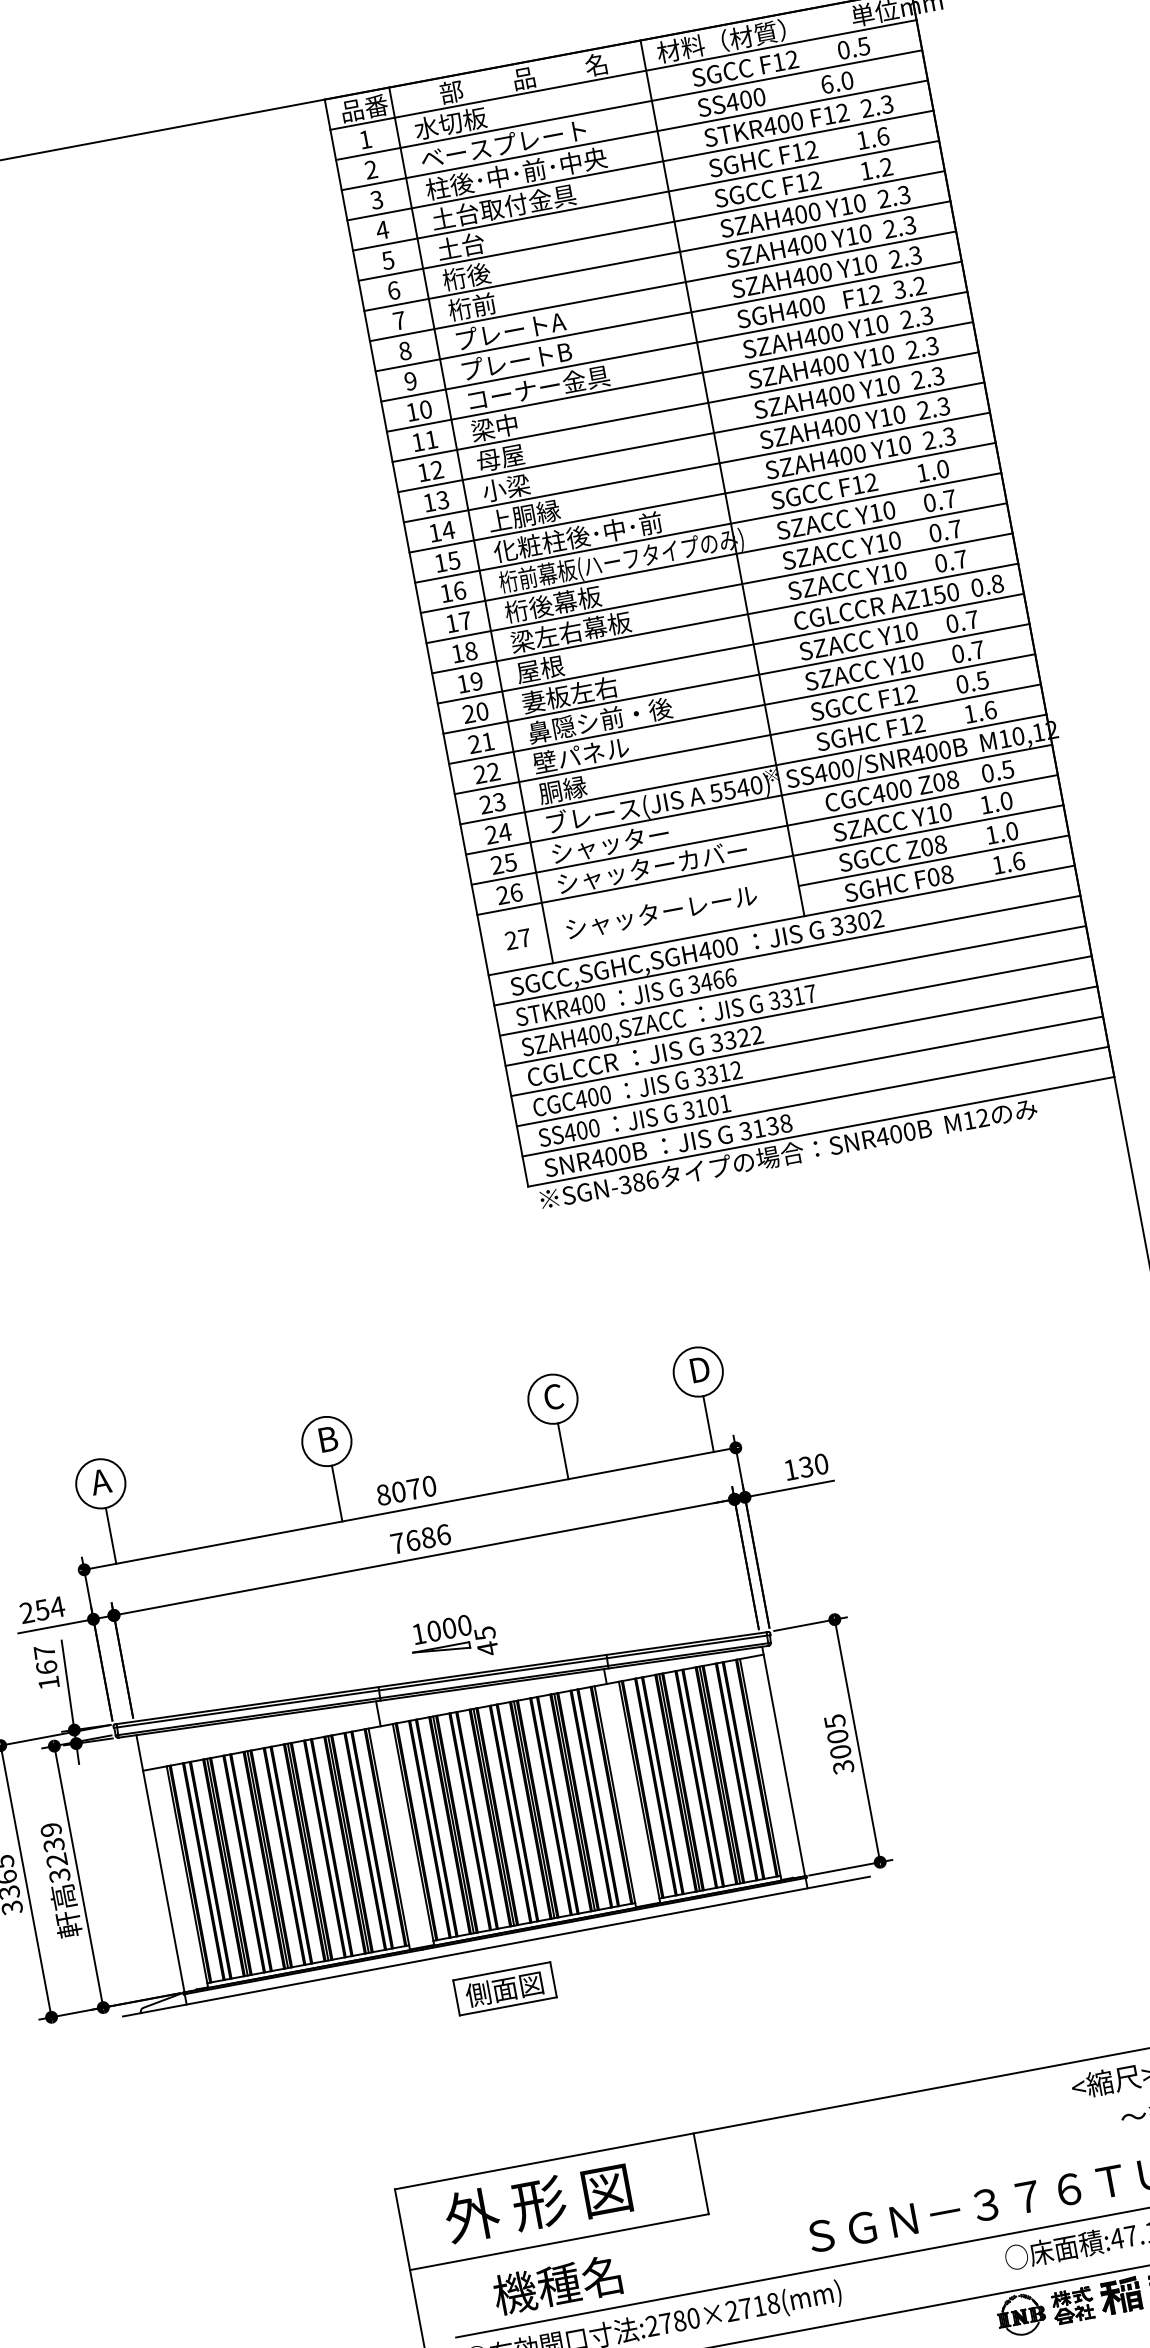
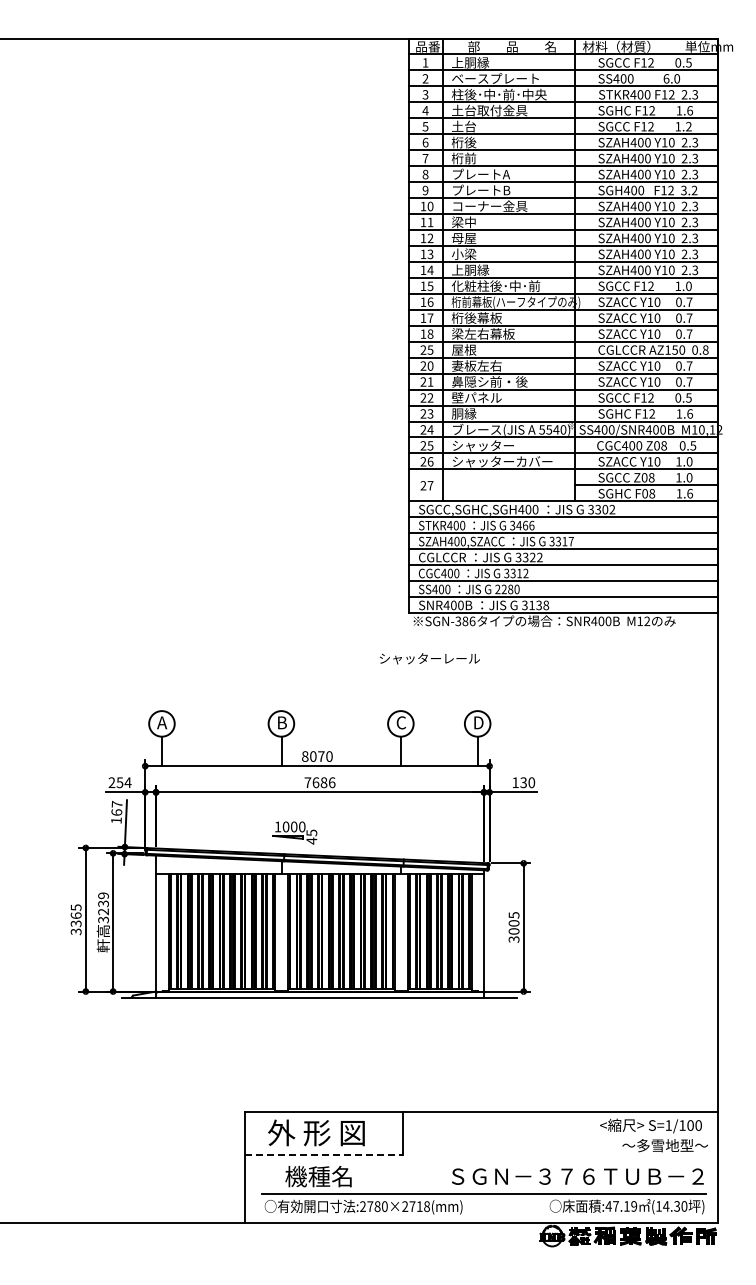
text: (450, 122) -> (470, 62), 水切板 -> 上胴縁
text: (468, 681) -> (426, 349), 19 -> 25
text: (660, 912) -> (429, 658), moved
text: (707, 1107) -> (507, 589), 3101 -> 2280
part: (452, 1638) -> (294, 832), moved
part: (504, 1989) -> (319, 1020), removed
line: (559, 2241) -> (323, 1154), solid -> dashed

